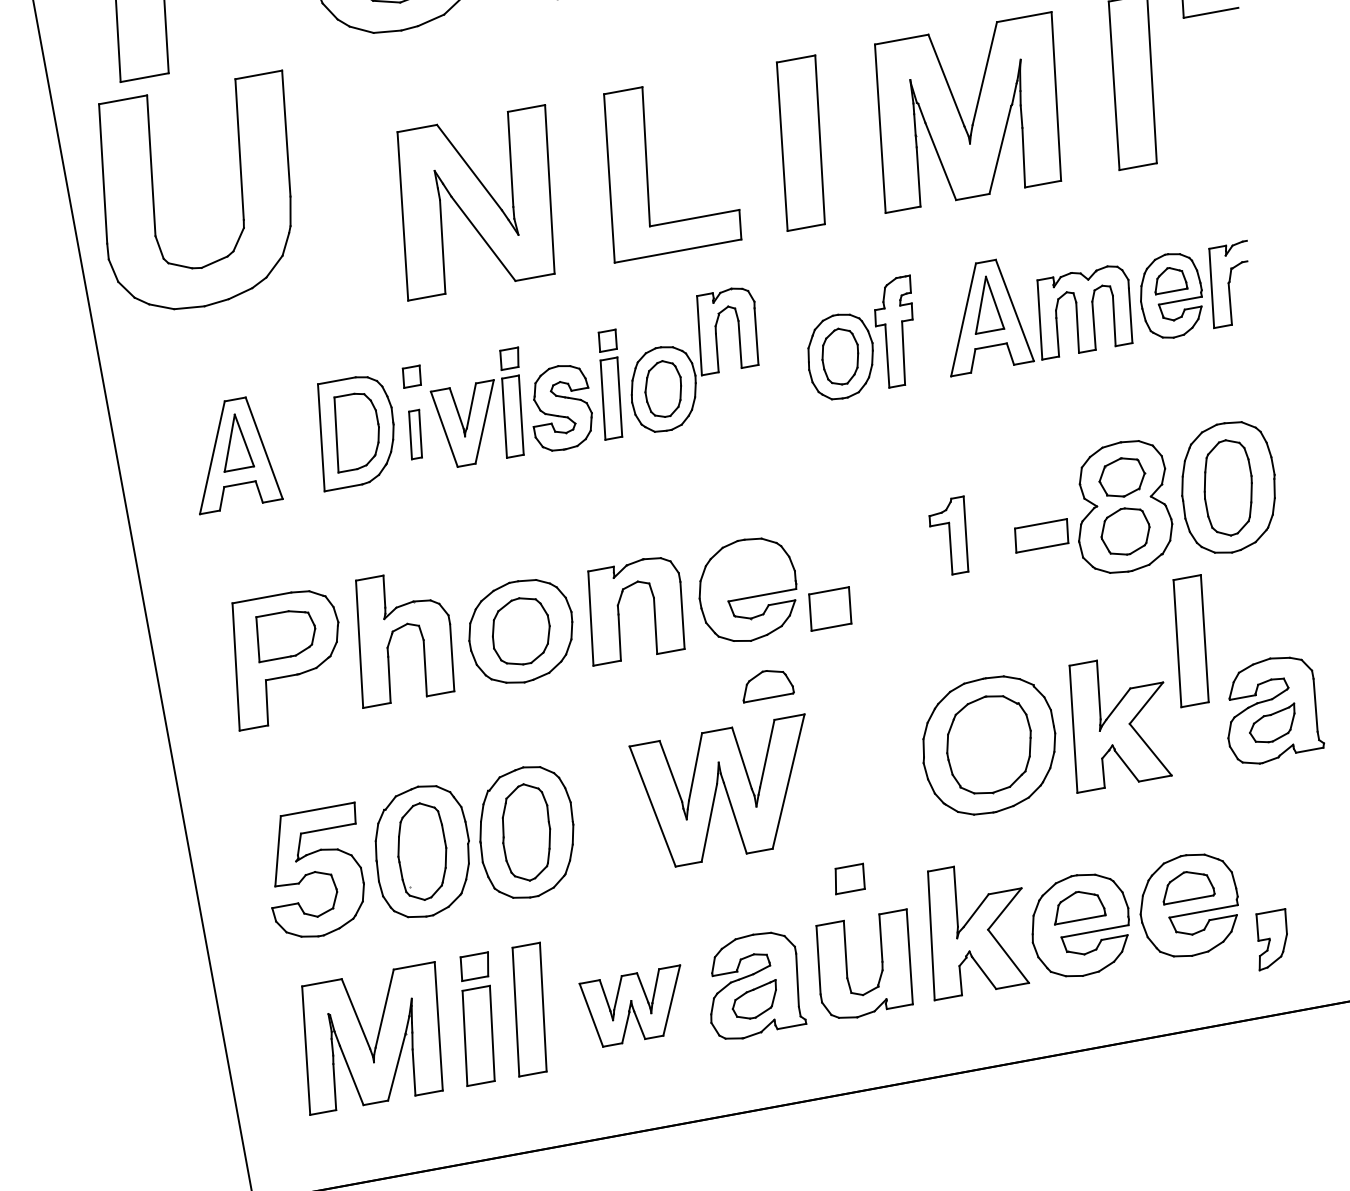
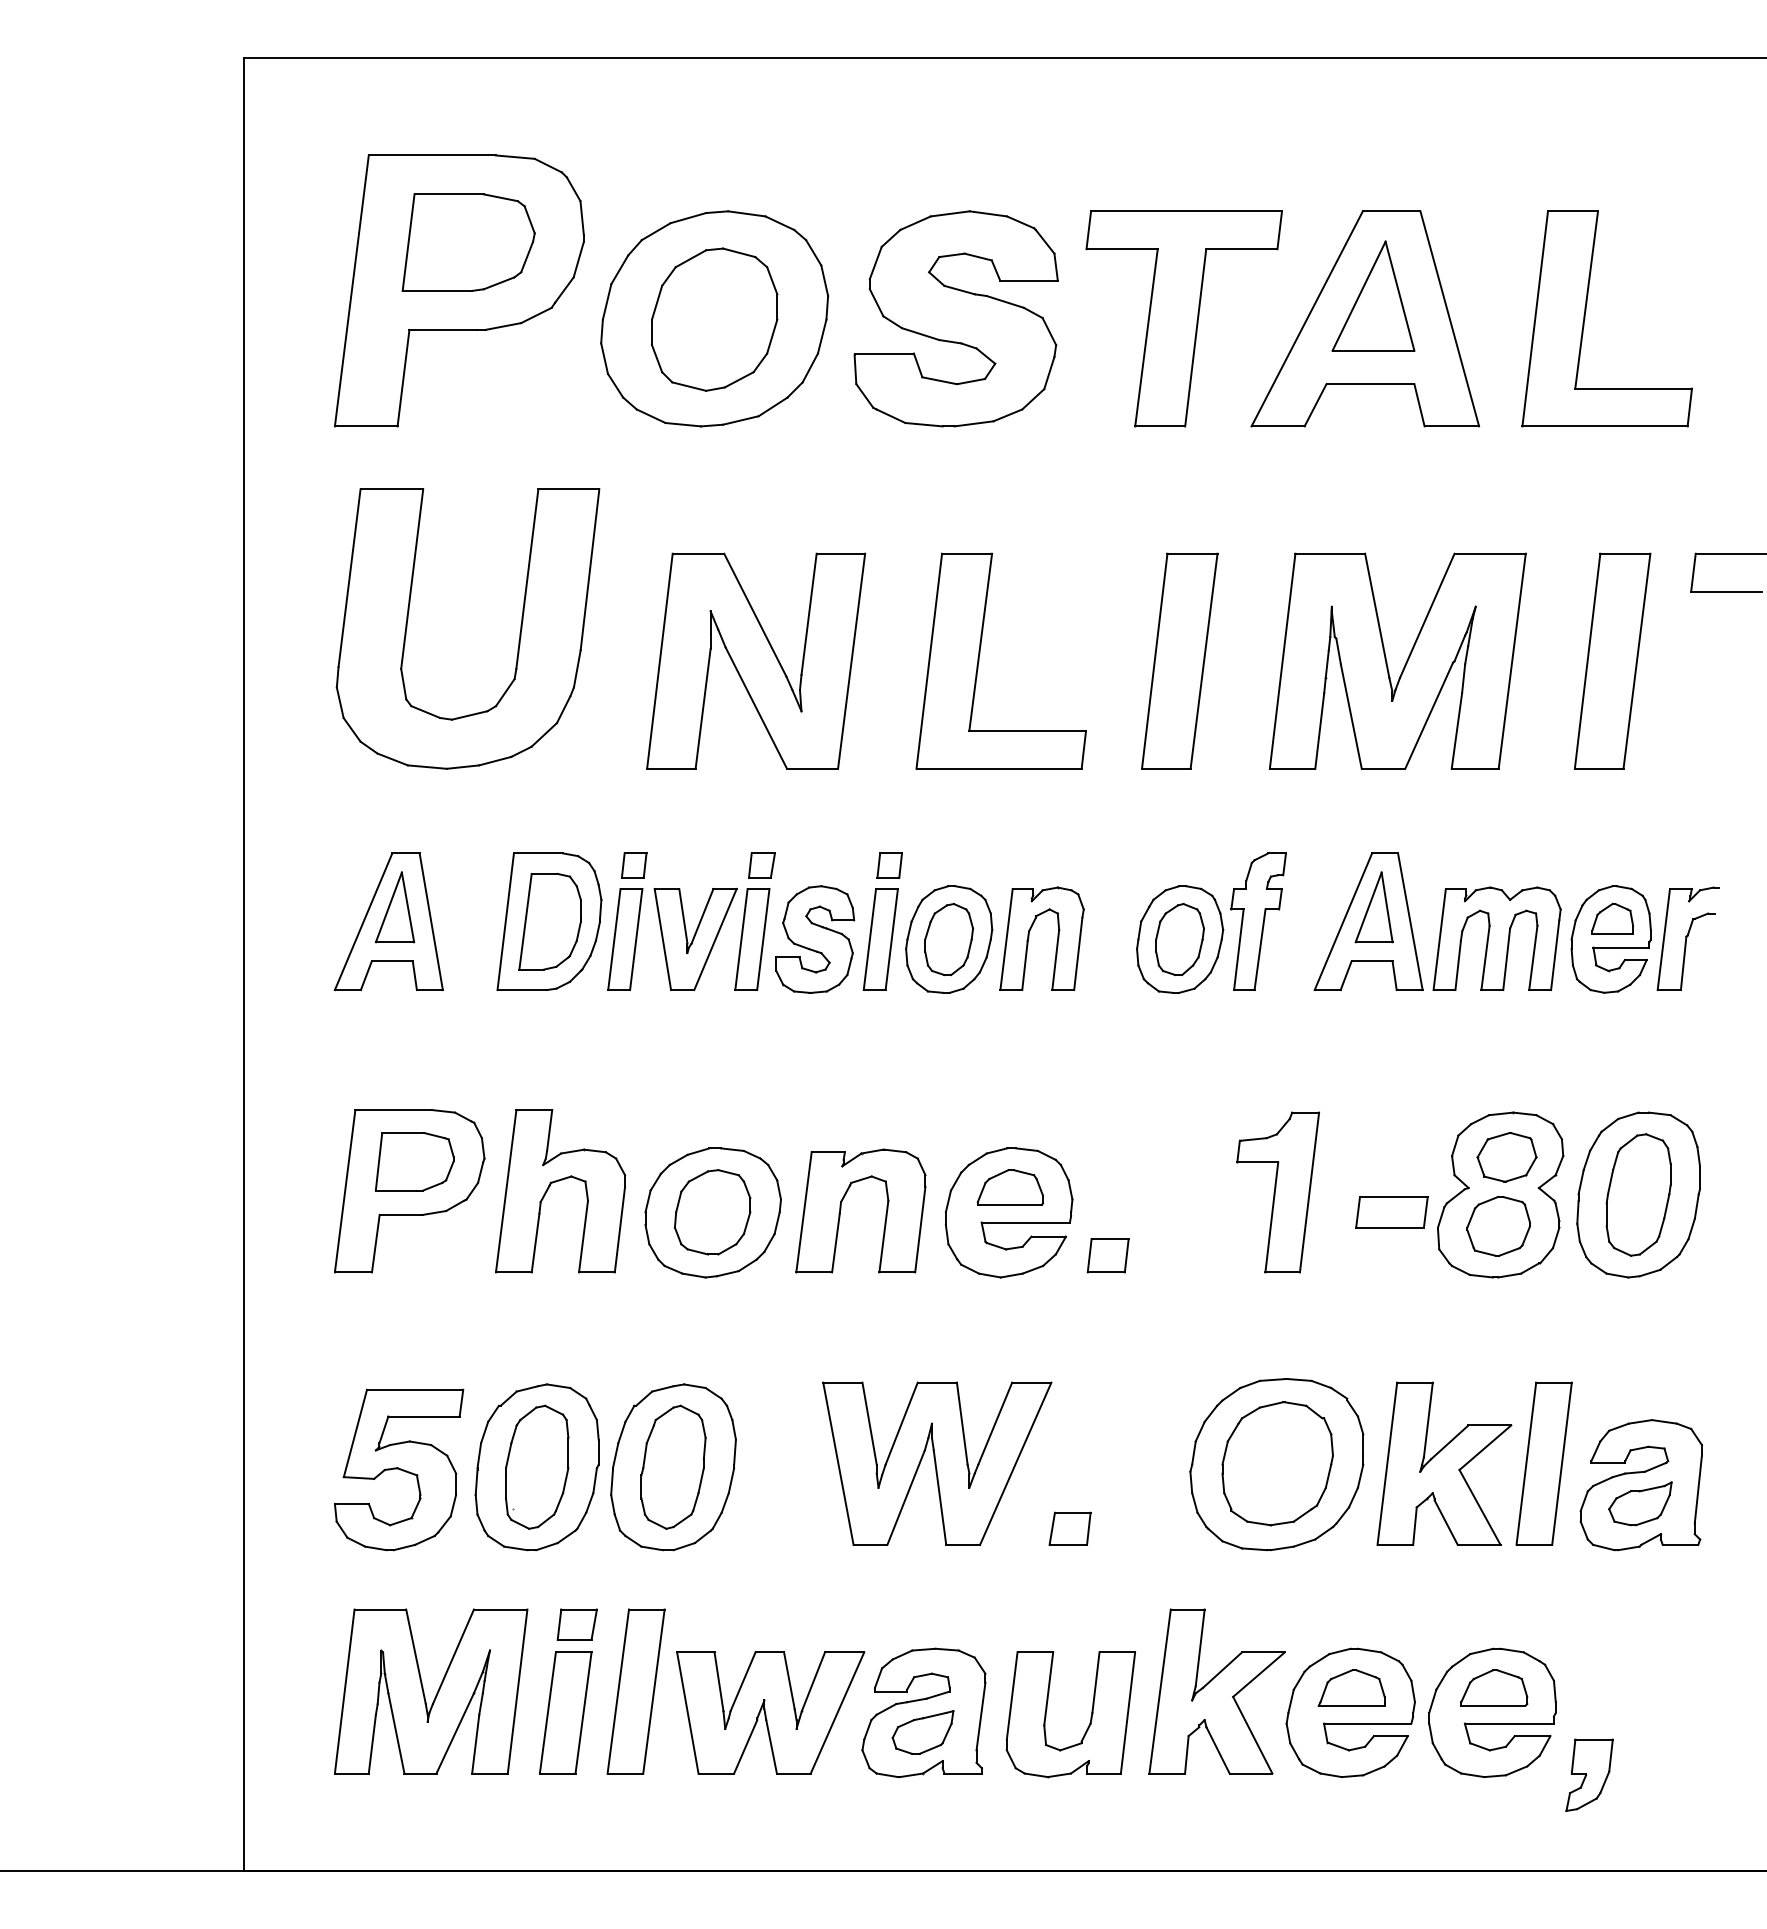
part: (241, 191) -> (519, 632), moved
part: (716, 330) -> (1029, 937), moved
part: (415, 434) -> (625, 939), size x1.67
part: (951, 536) -> (1277, 1192), size x1.67
part: (829, 609) -> (1107, 1255), size x0.71
part: (1190, 641) -> (1543, 1463), moved
part: (766, 684) -> (1010, 1187), moved
part: (849, 878) -> (1069, 1528), moved
part: (635, 1006) -> (770, 1712), size x1.43

